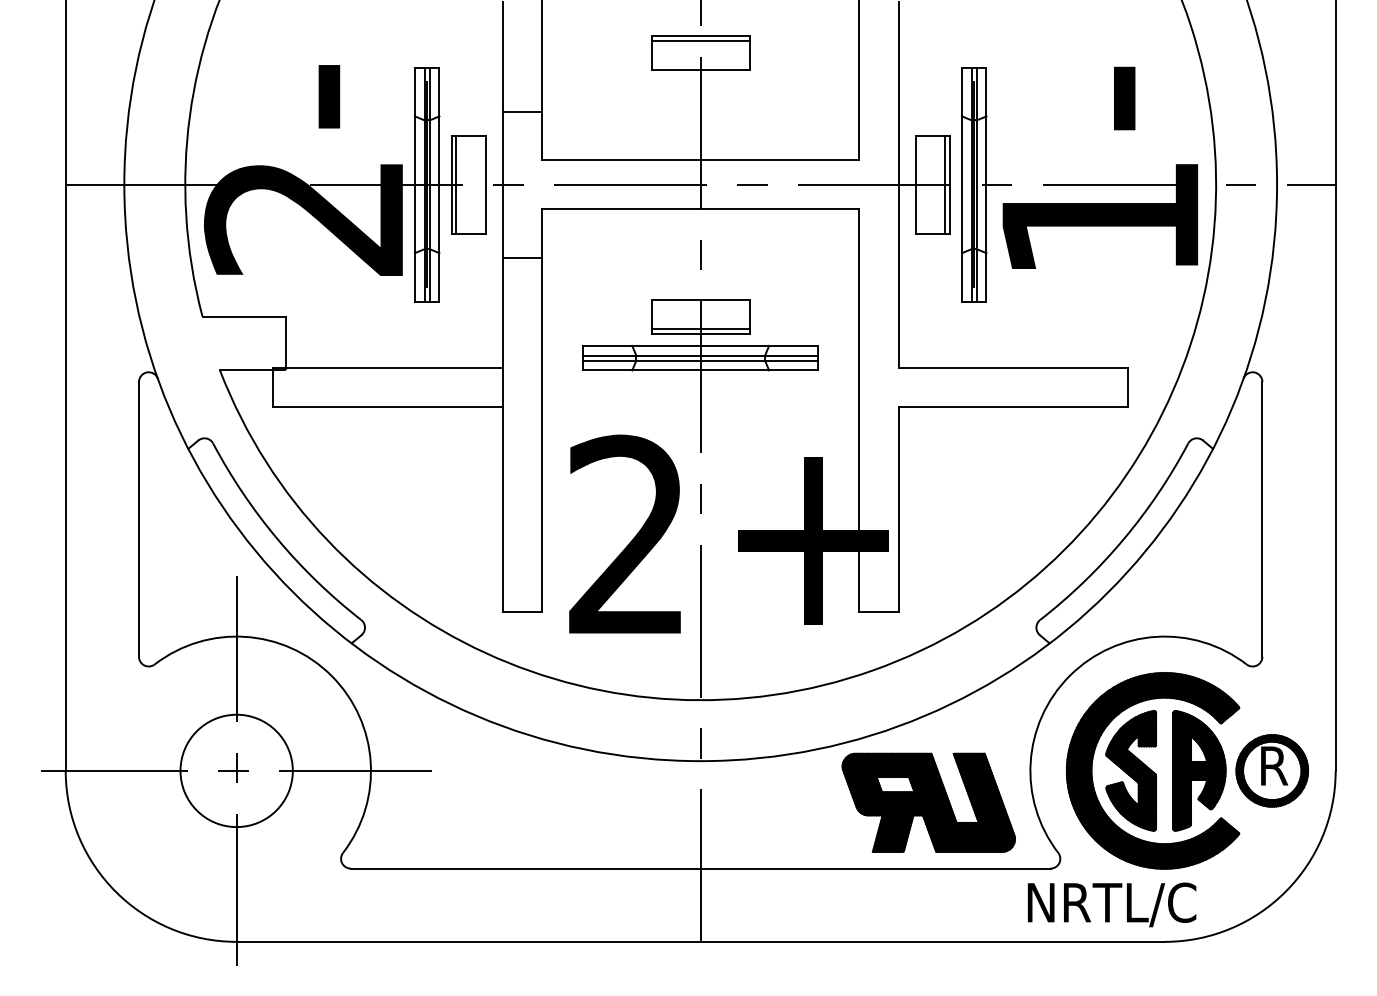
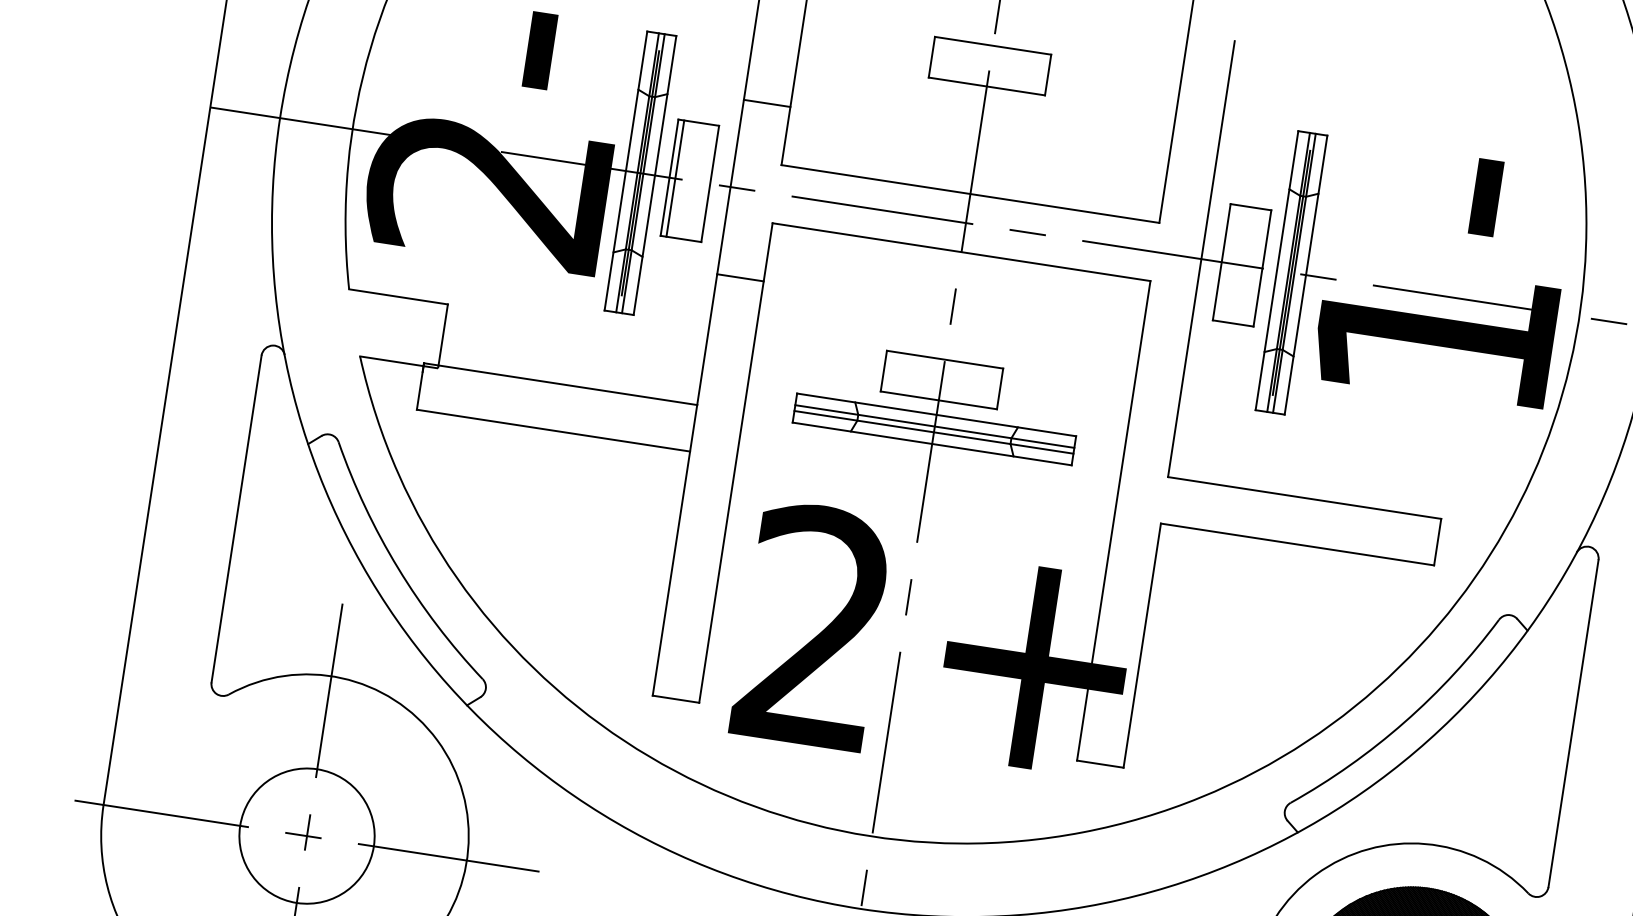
line: (700, 40) -> (992, 51), removed
line: (944, 184) -> (1256, 267), removed
line: (700, 328) -> (939, 394), removed

